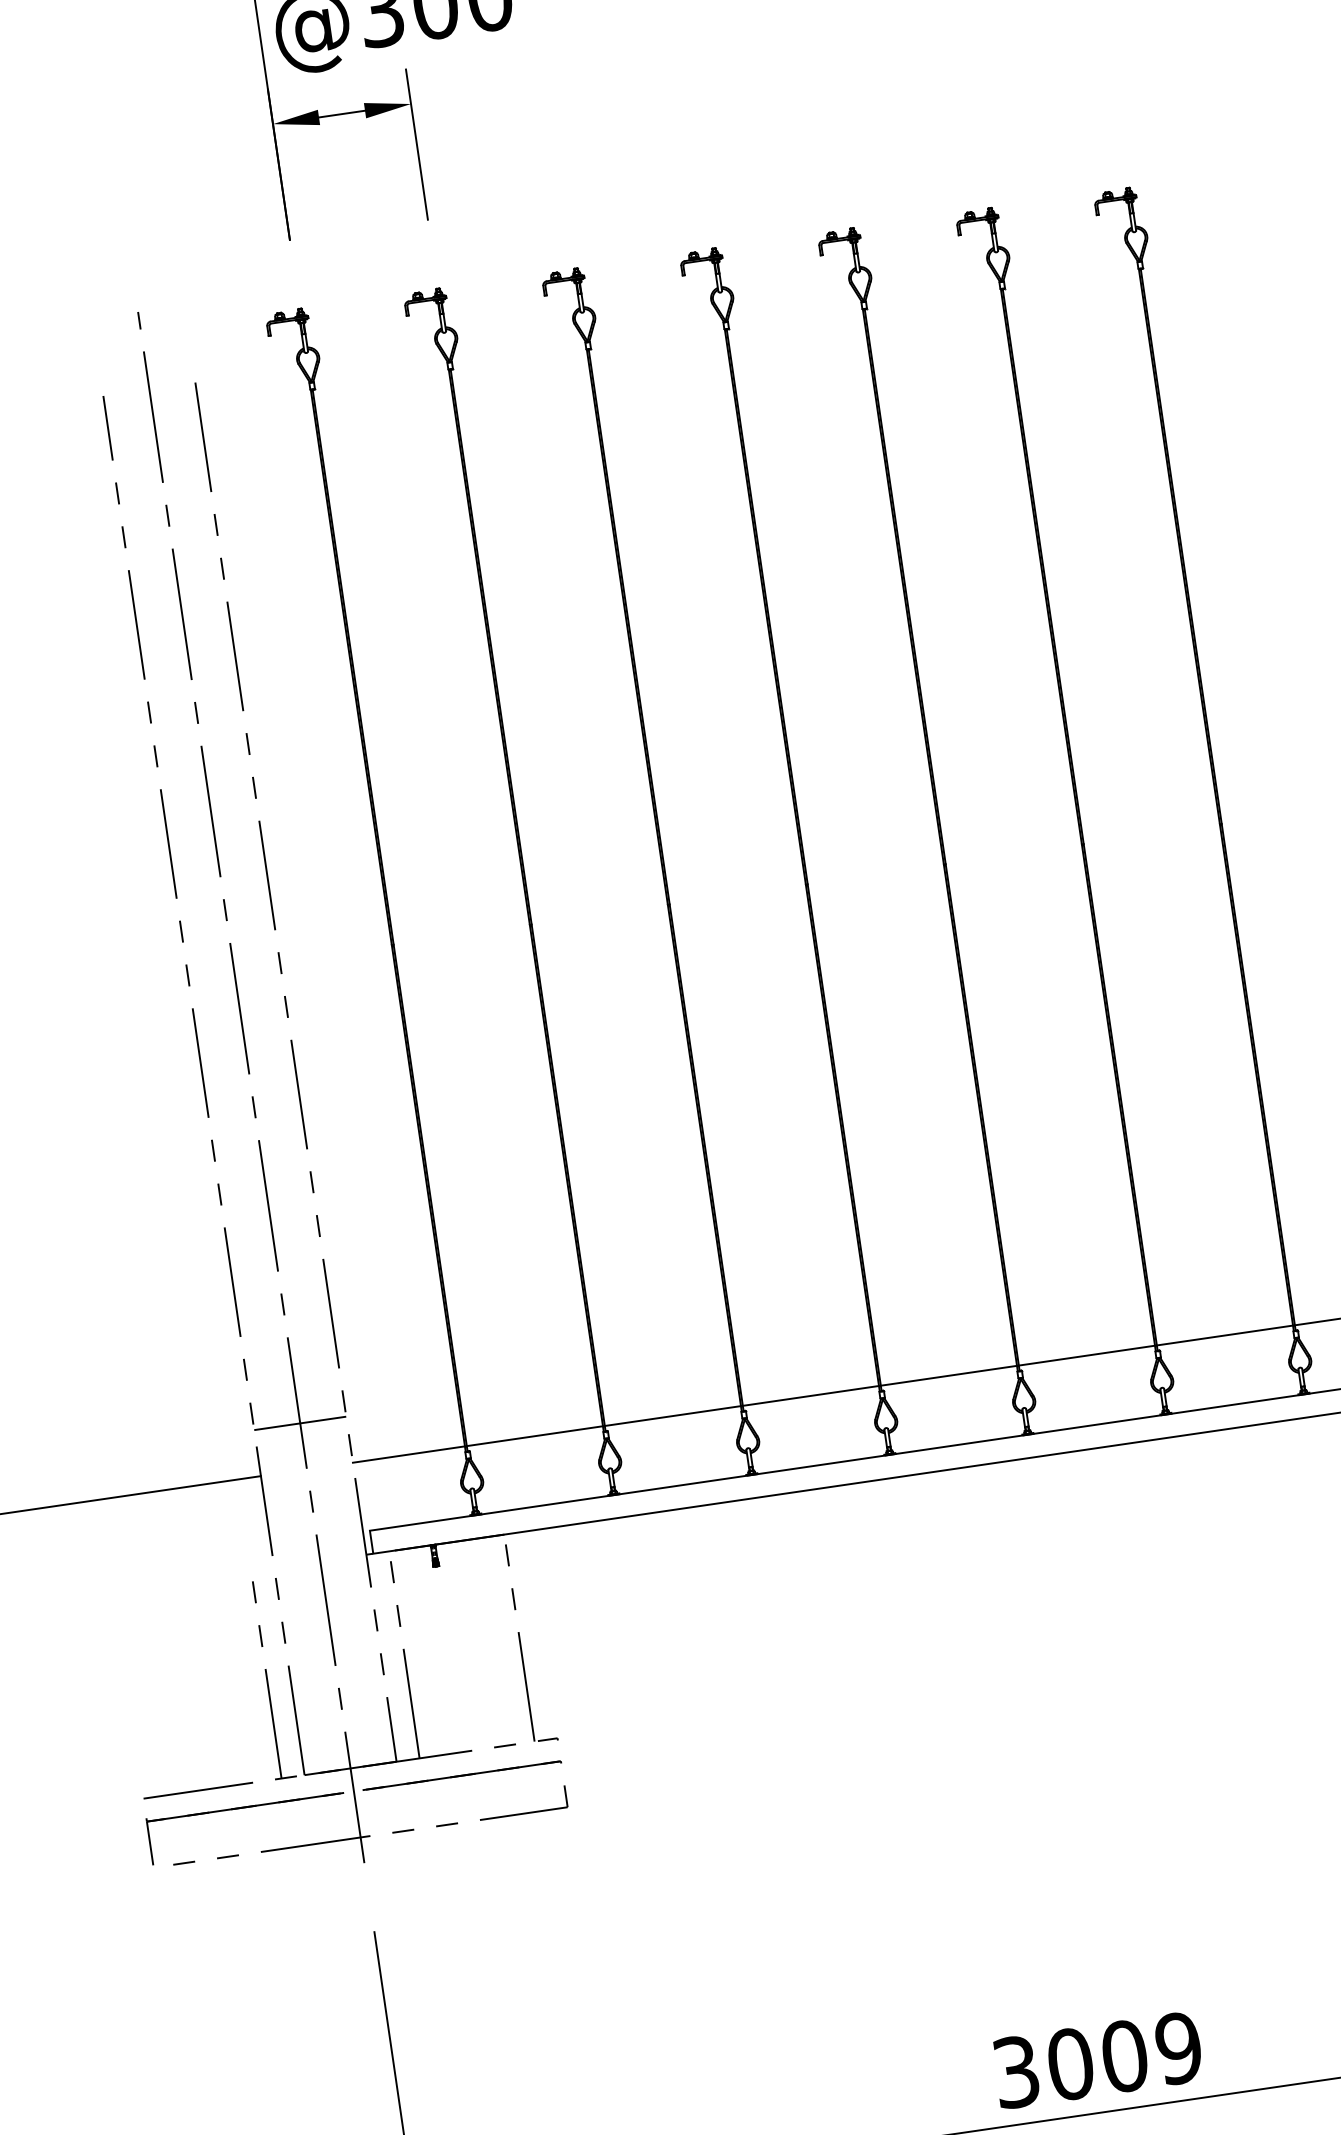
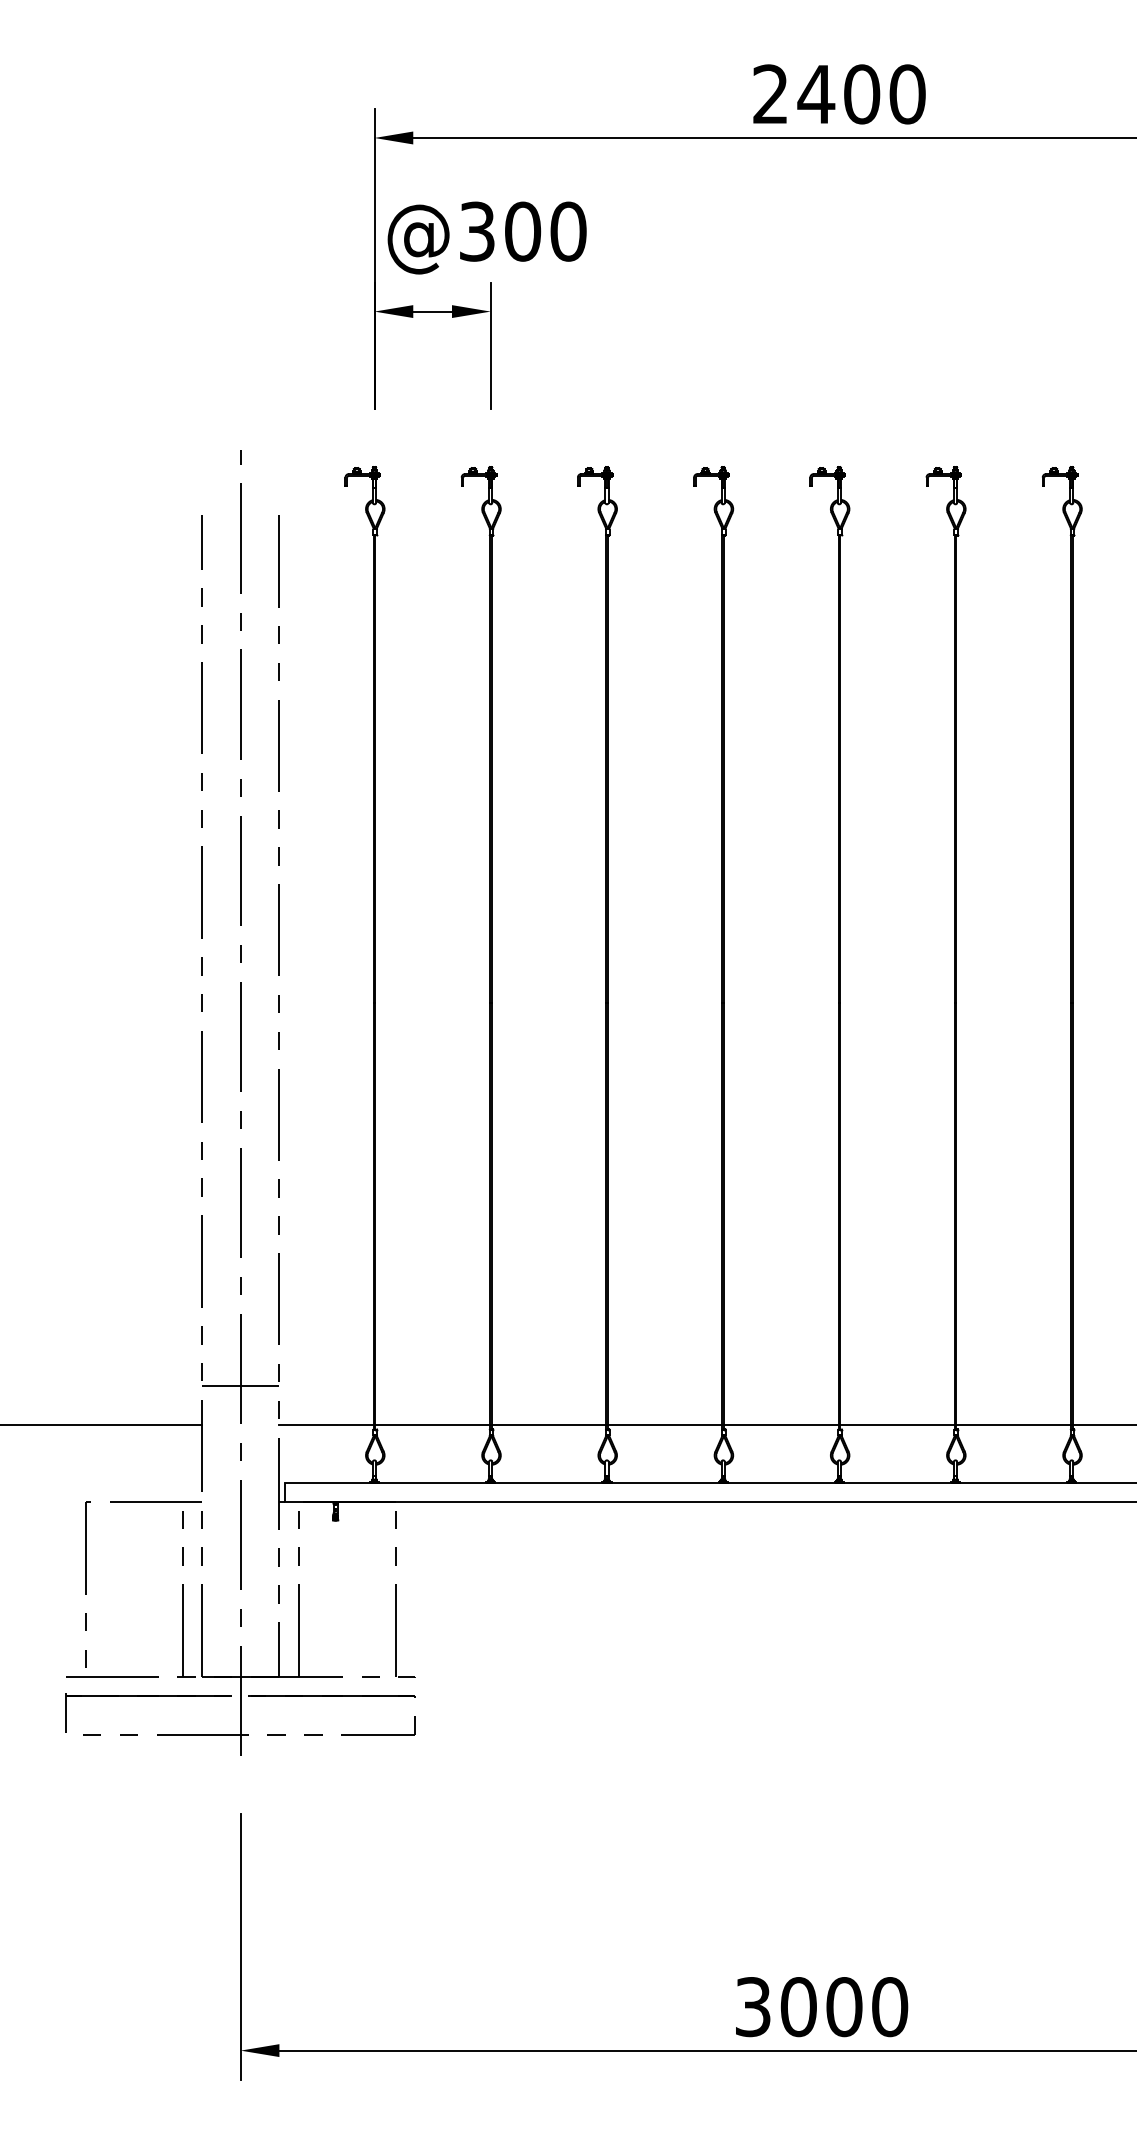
part: (151, 1685) -> (86, 1584), added
text: (1178, 2049) -> (889, 2007), 3009 -> 3000

